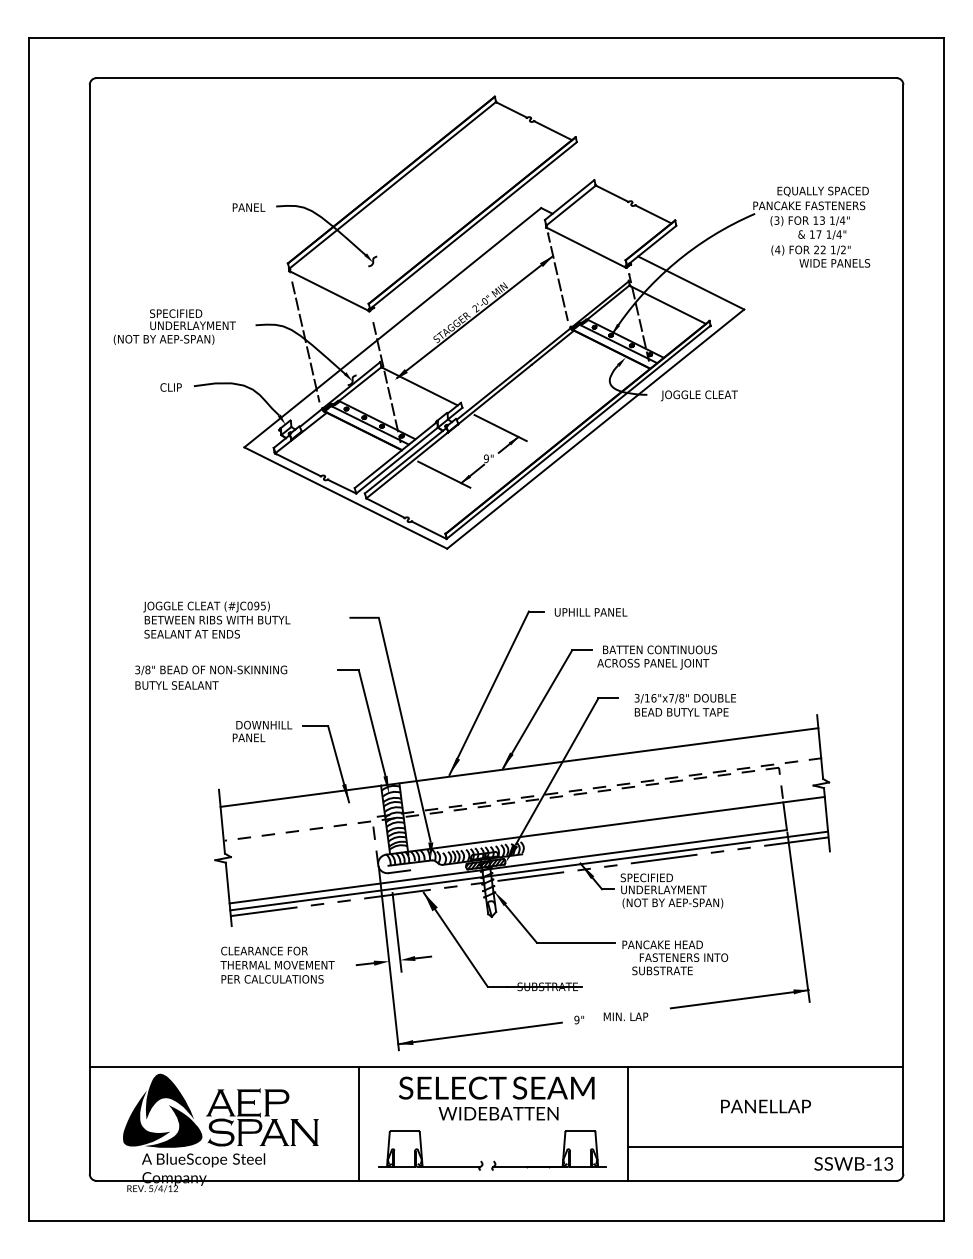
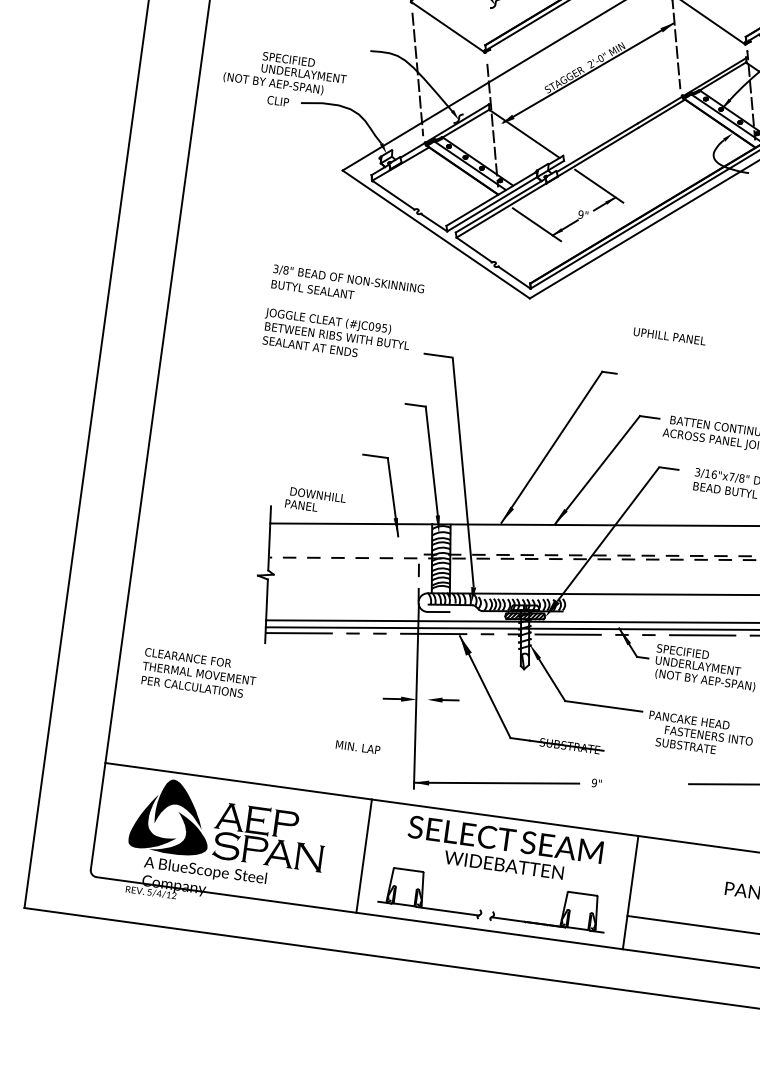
text: (174, 326) -> (285, 72), moved
text: (590, 612) -> (669, 336), moved
text: (216, 619) -> (336, 335), moved
text: (211, 677) -> (348, 286), moved
text: (262, 731) -> (315, 501), moved
line: (396, 932) -> (427, 671), removed
text: (277, 964) -> (199, 672), moved
text: (625, 1016) -> (357, 747), moved

